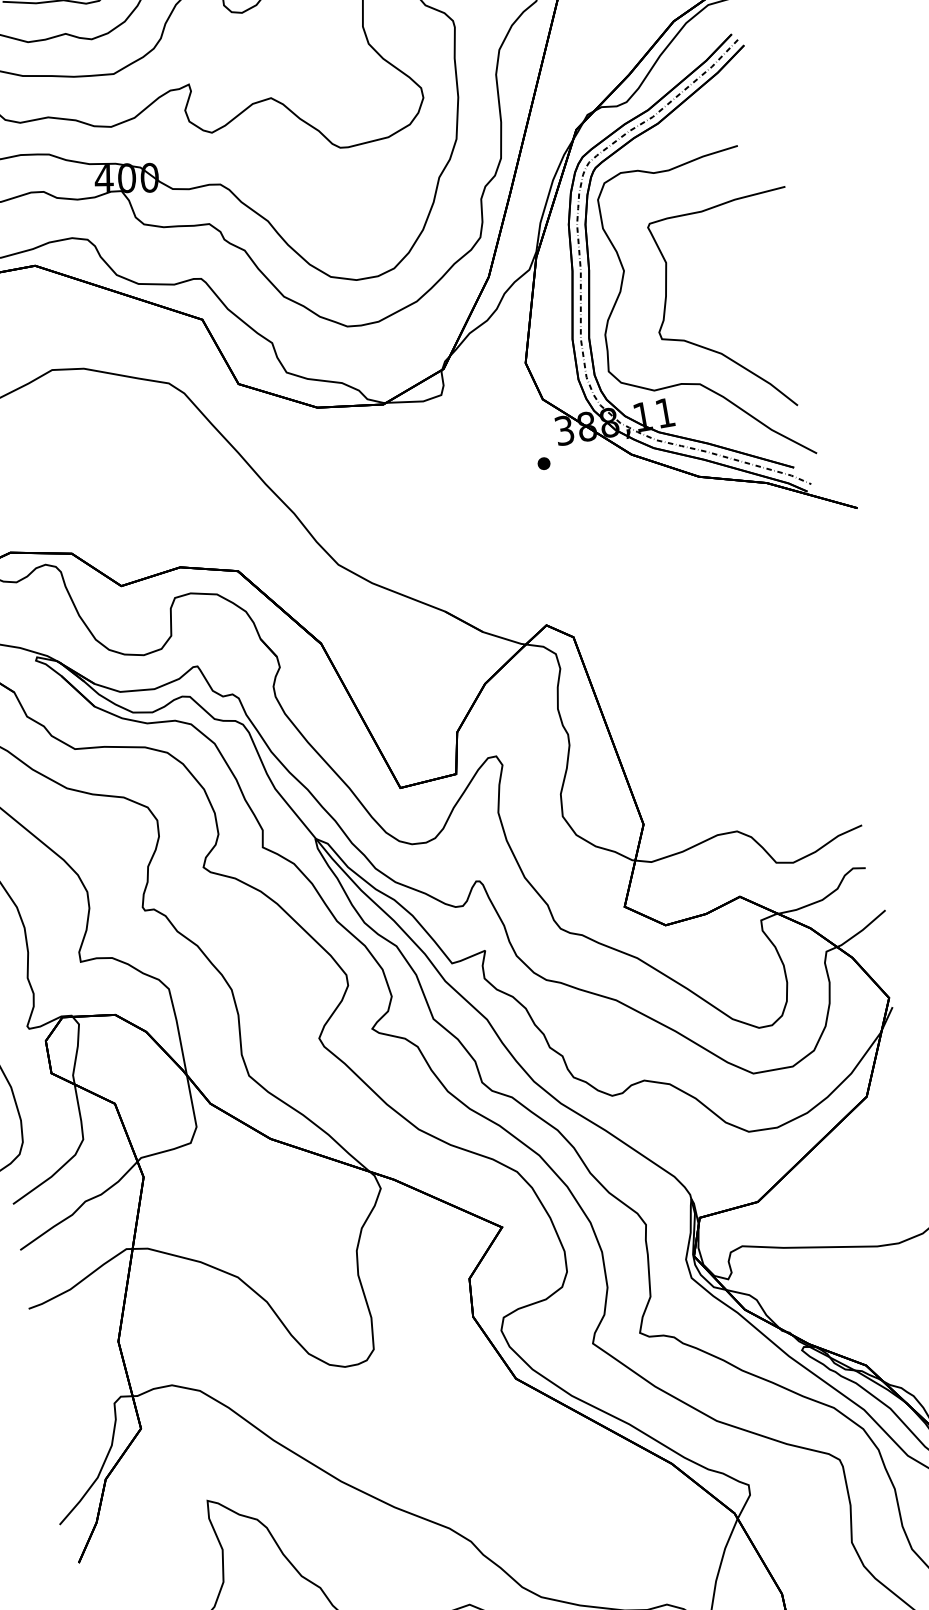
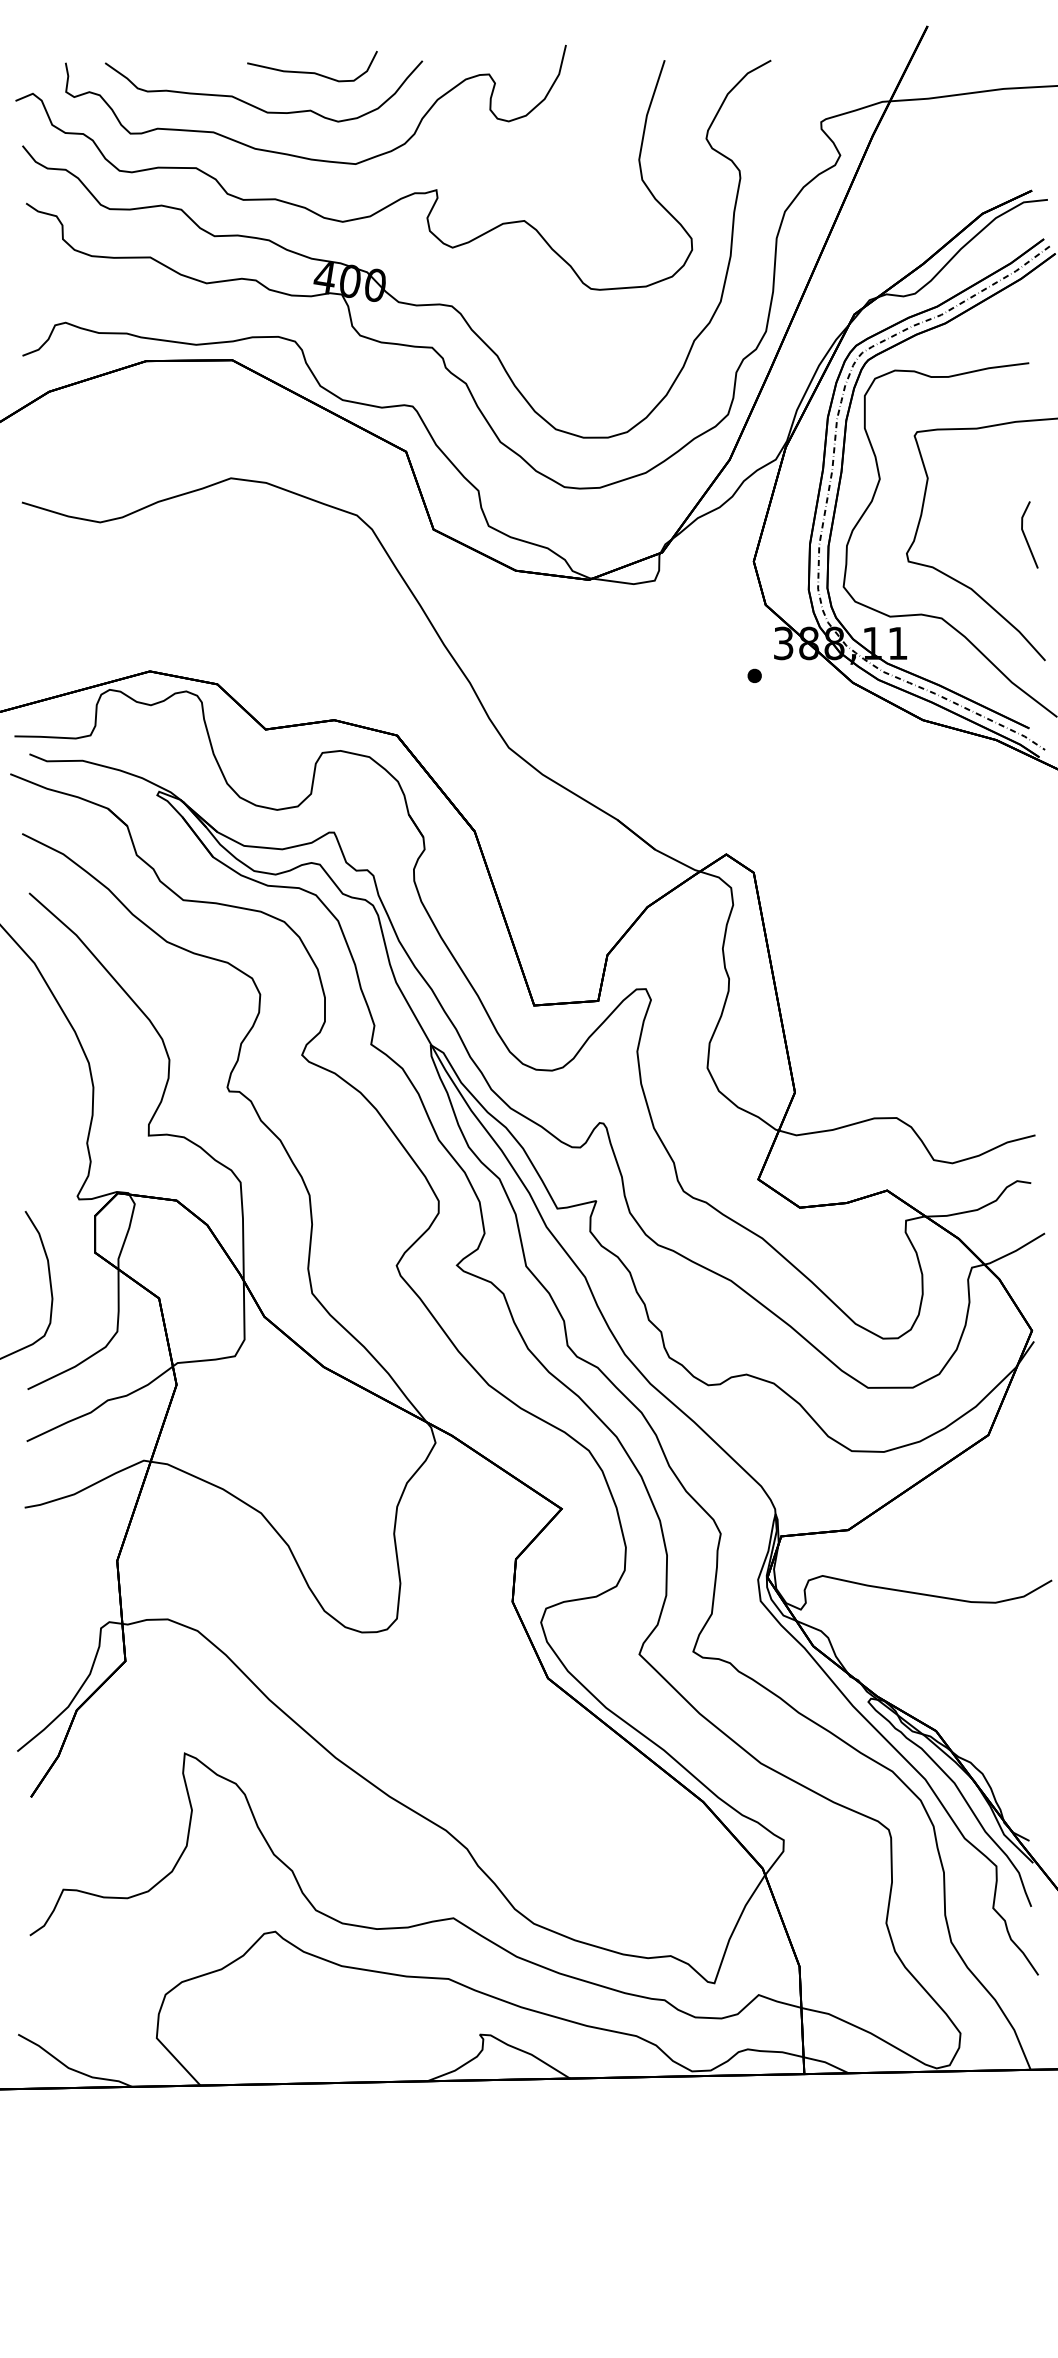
line: (760, 297) -> (1025, 534), added

